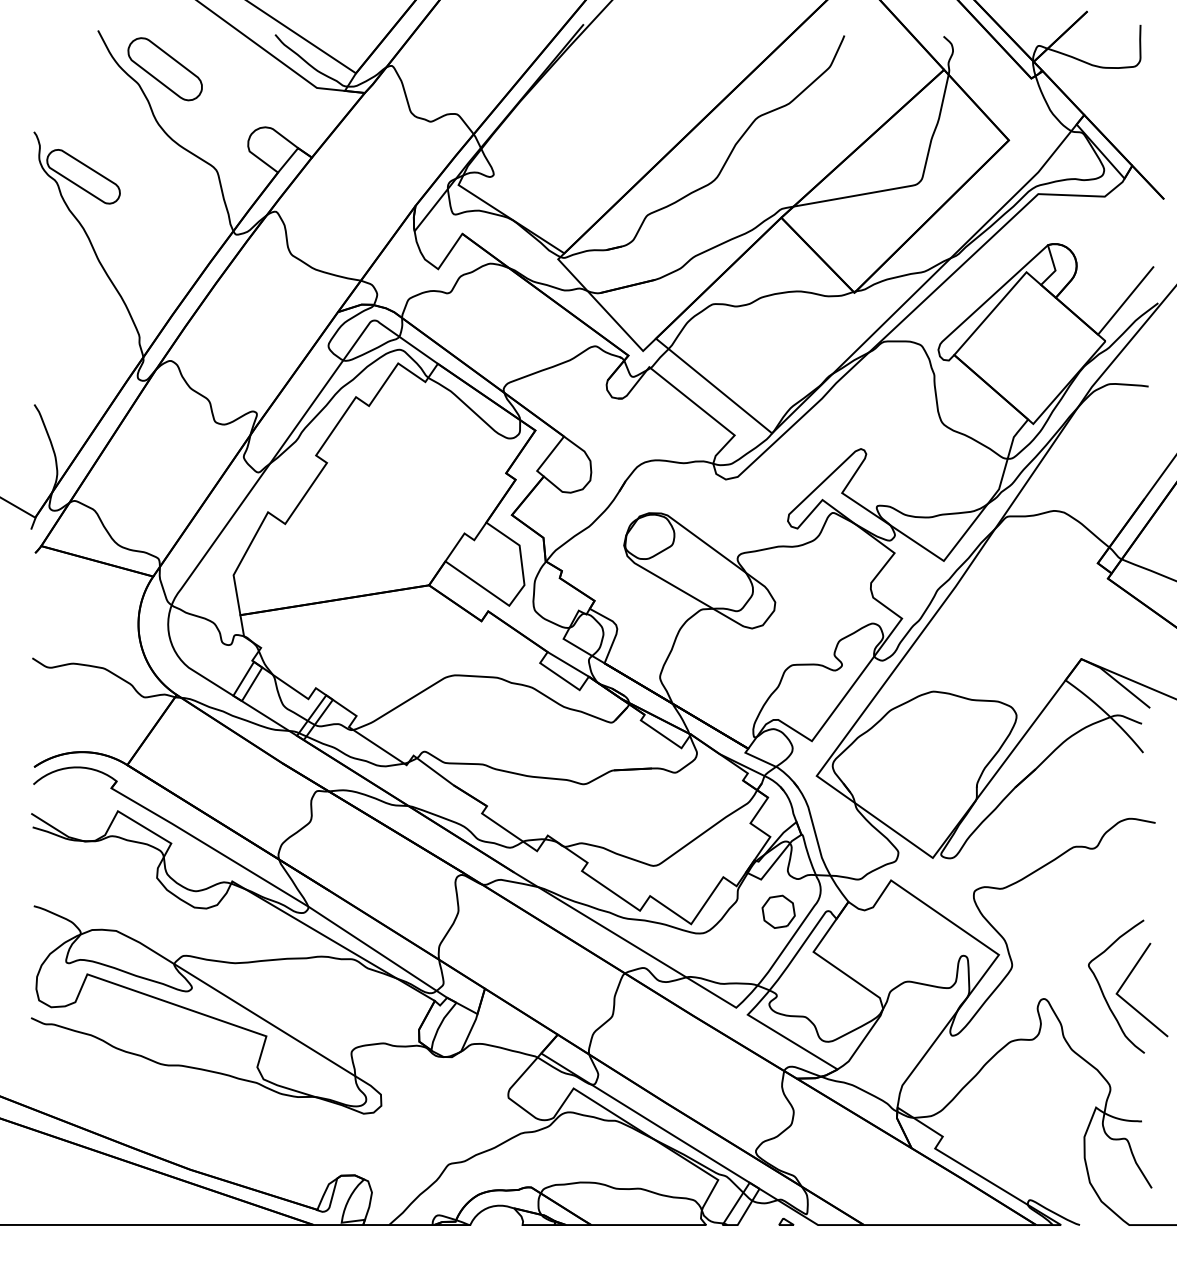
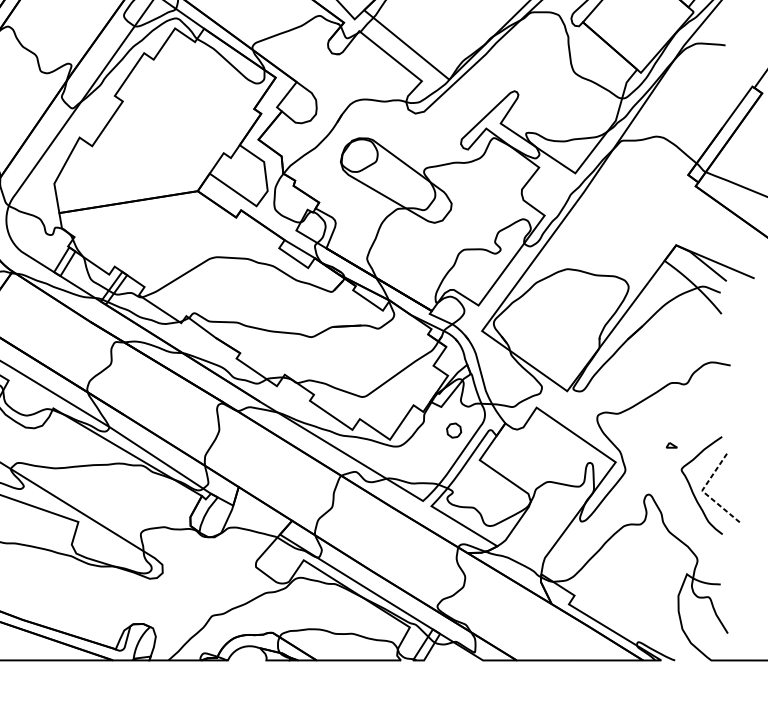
part: (778, 911) -> (454, 430), size x0.6
line: (1118, 995) -> (703, 492), solid -> dashed
part: (786, 1221) -> (671, 445), moved

